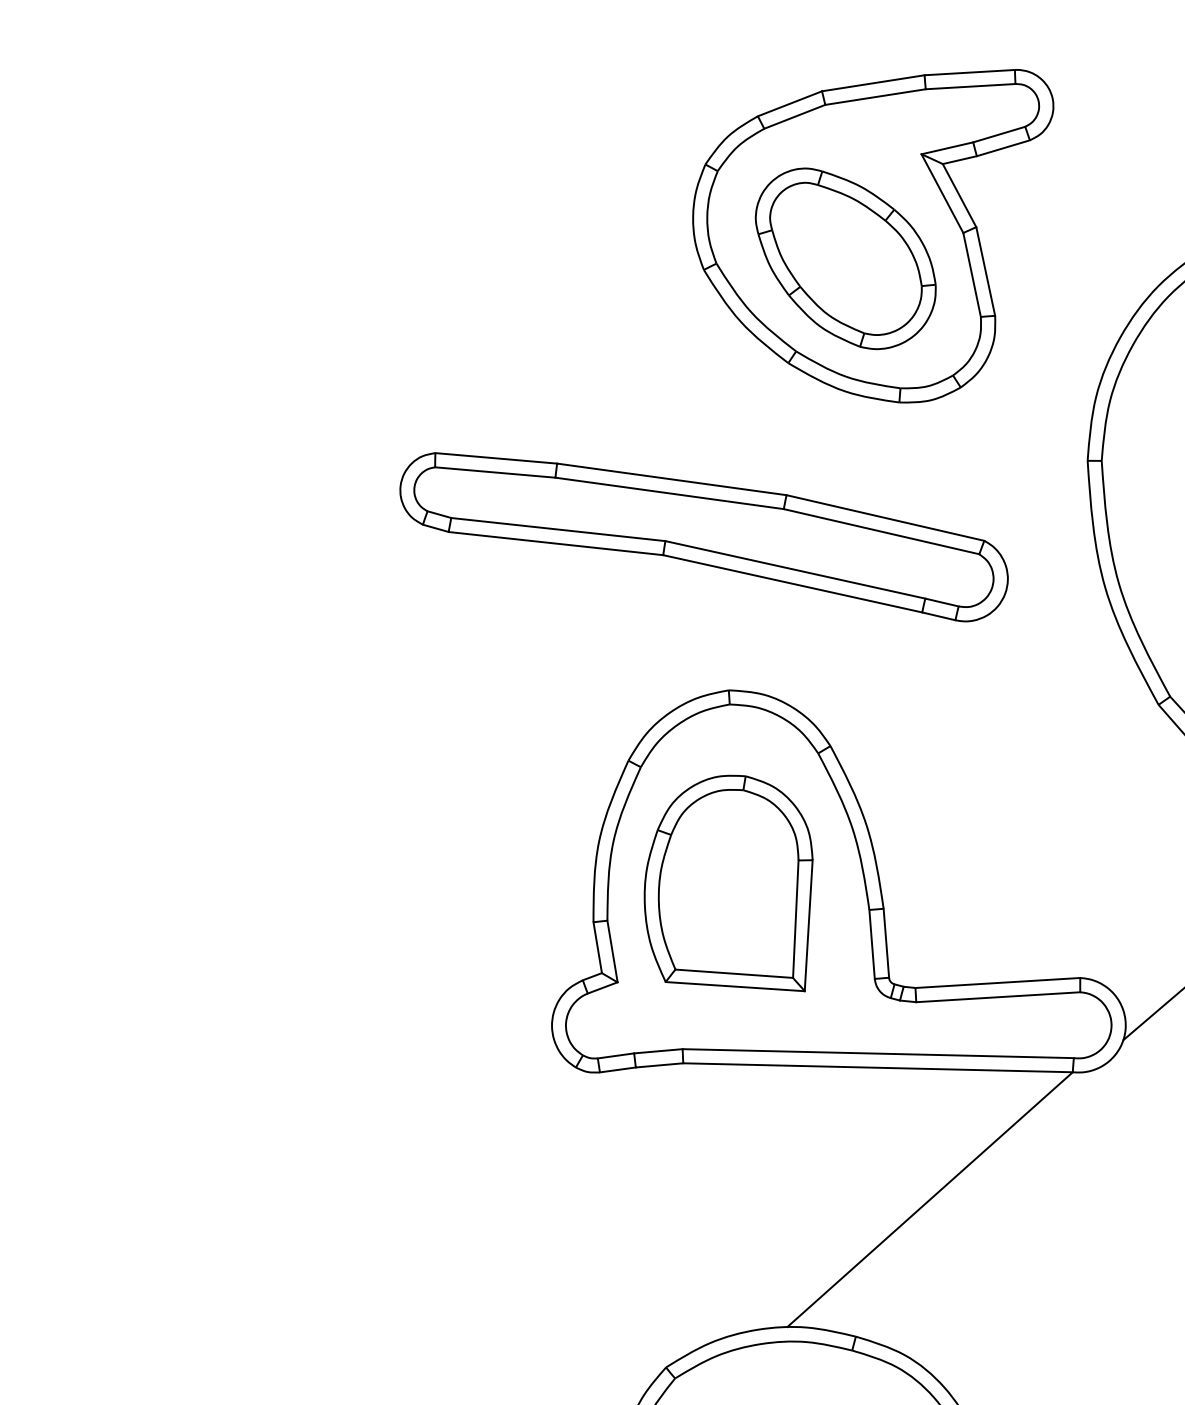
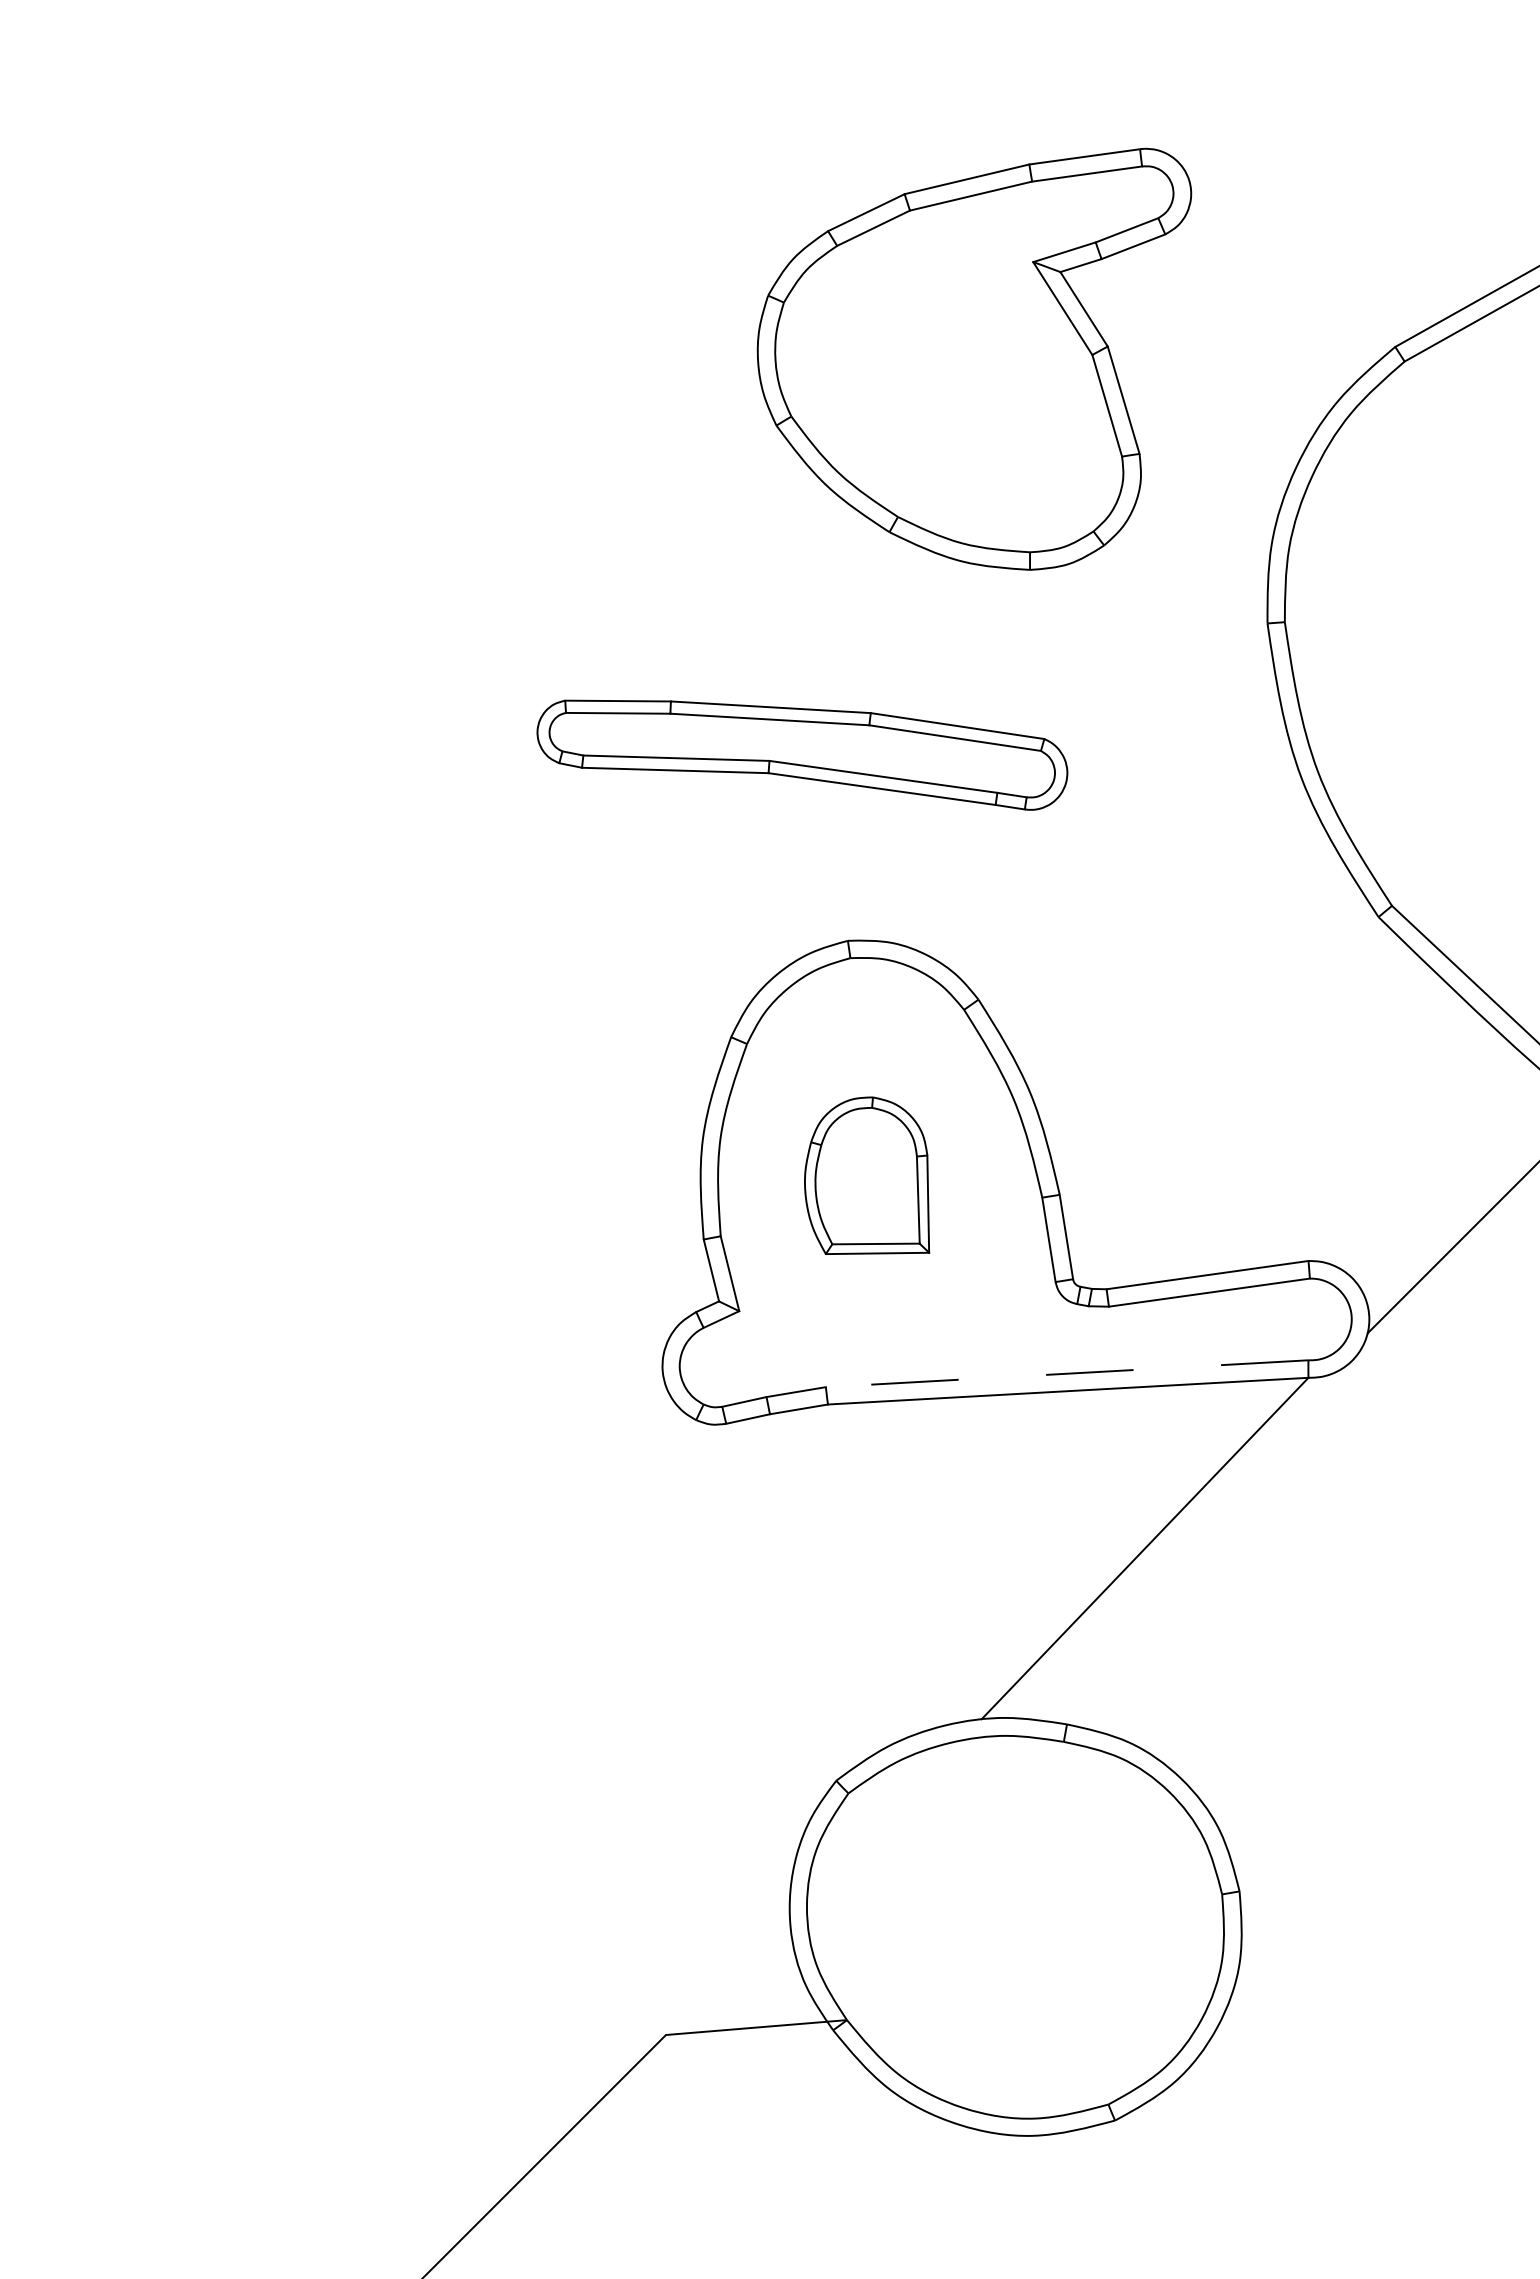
part: (845, 259) -> (949, 398), removed
part: (703, 537) -> (802, 755), size x0.7
part: (728, 880) -> (866, 1175), size x0.6
line: (878, 1053) -> (1067, 1373), solid -> dashed

